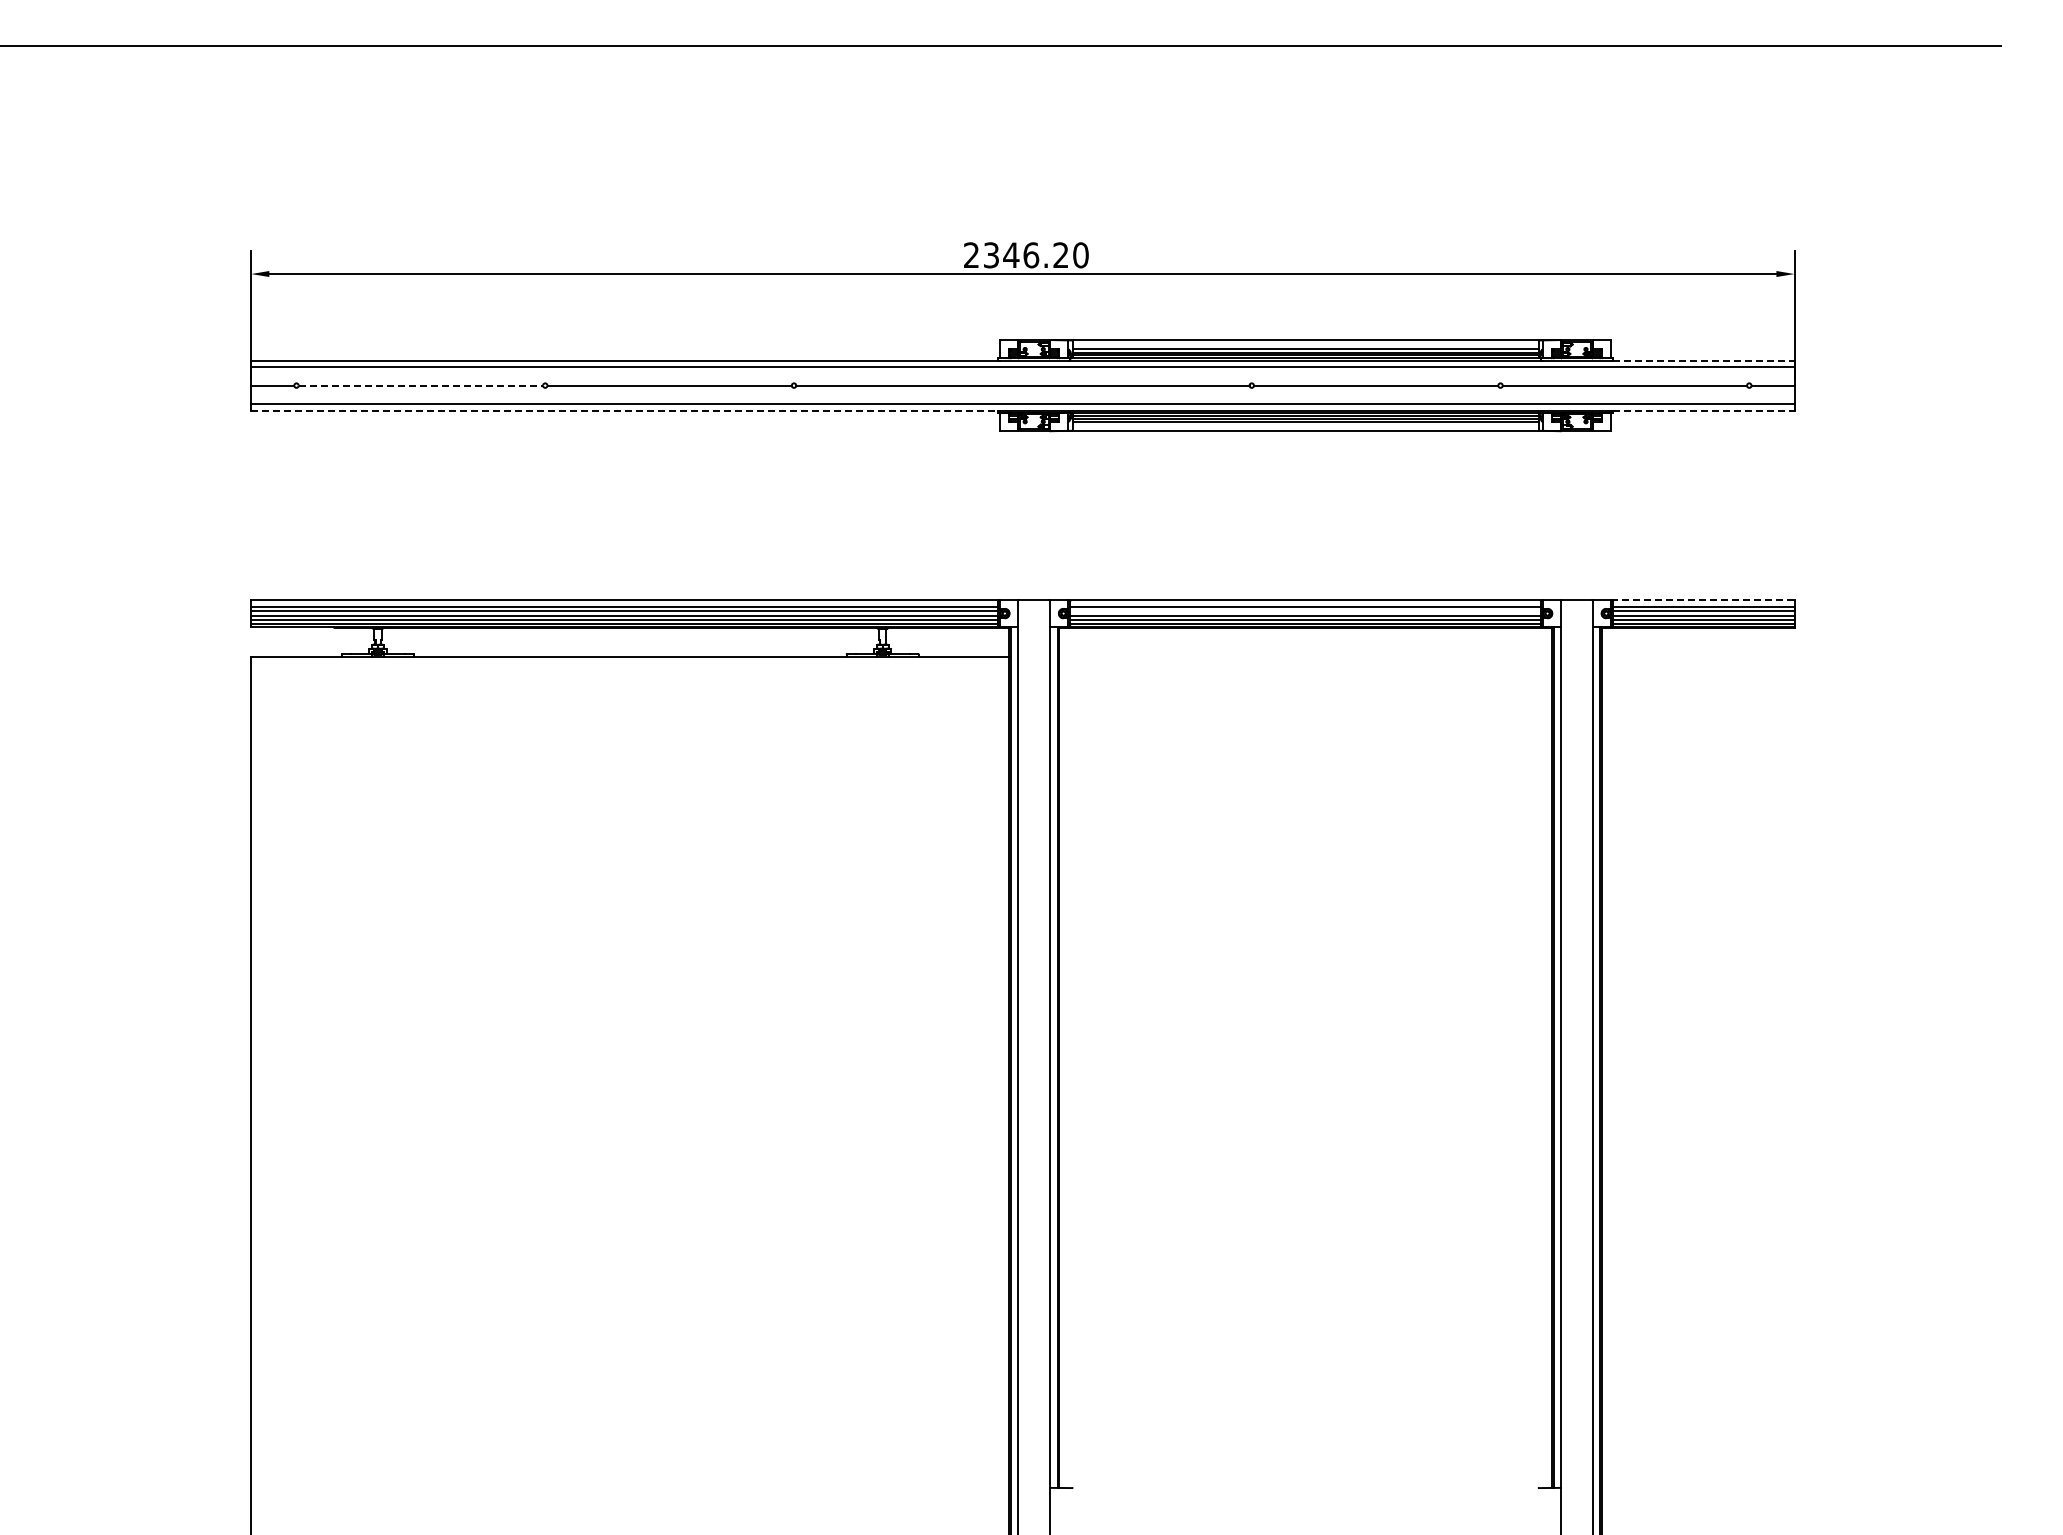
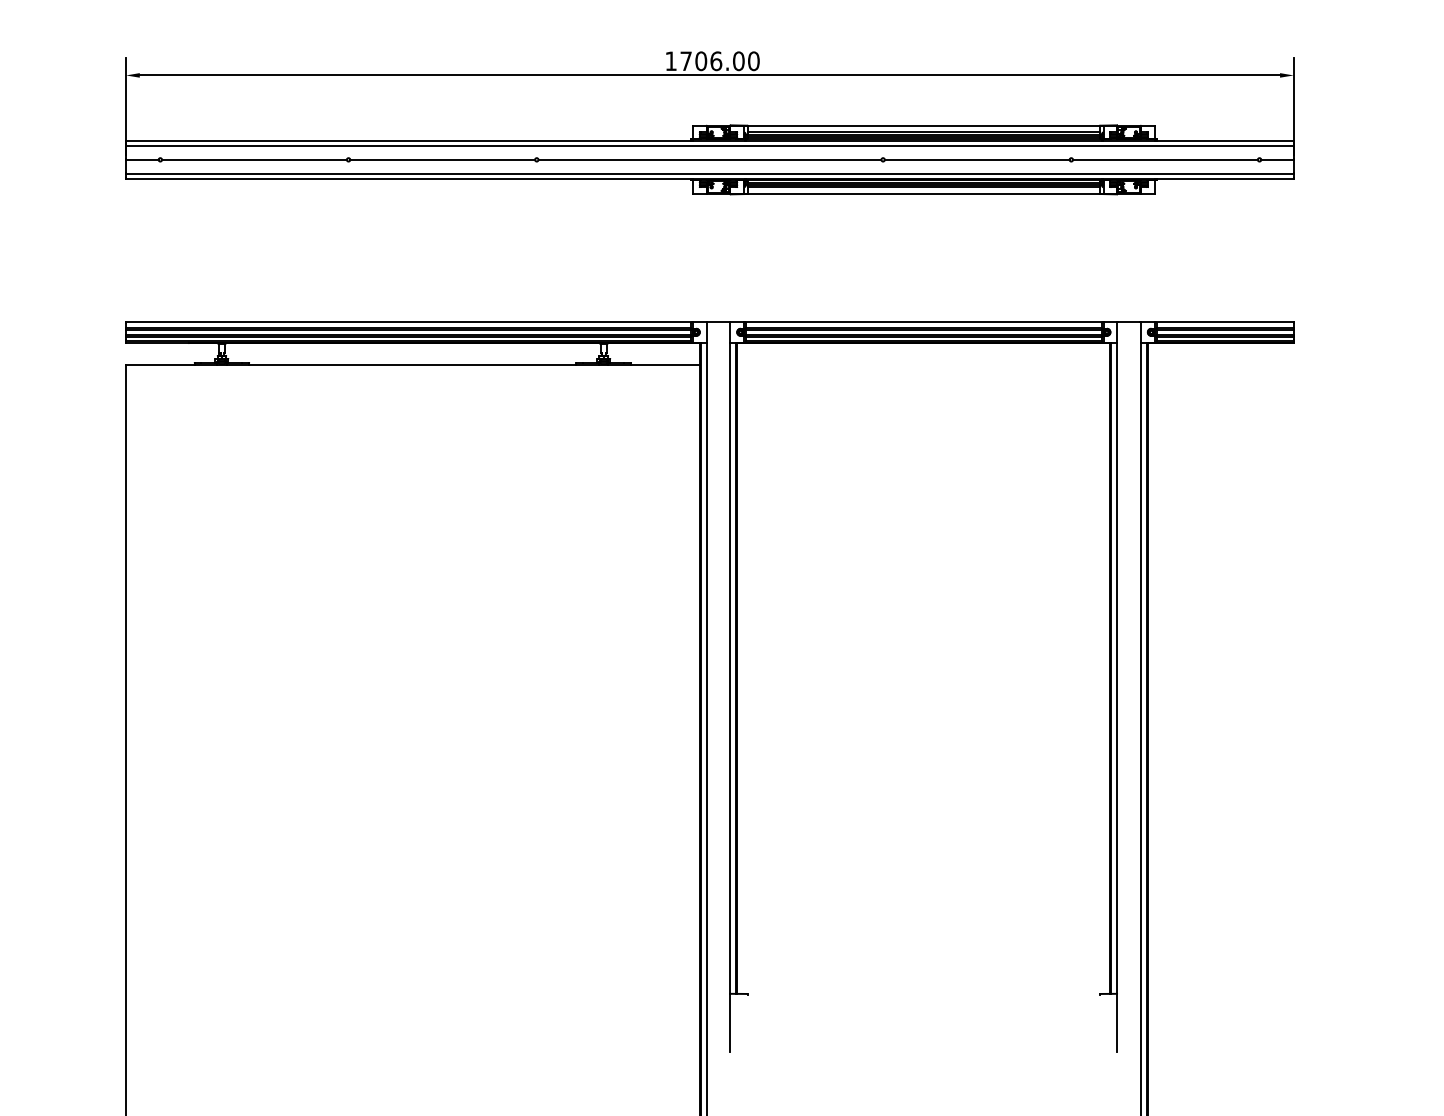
text: (1016, 255) -> (705, 61), 2346.20 -> 1706.00
line: (1703, 360) -> (1224, 140), dashed -> solid
line: (421, 385) -> (254, 159), dashed -> solid
line: (625, 410) -> (409, 178), dashed -> solid
line: (1703, 410) -> (1224, 178), dashed -> solid
line: (1702, 600) -> (1224, 322), dashed -> solid
line: (1305, 610) -> (923, 329), added

